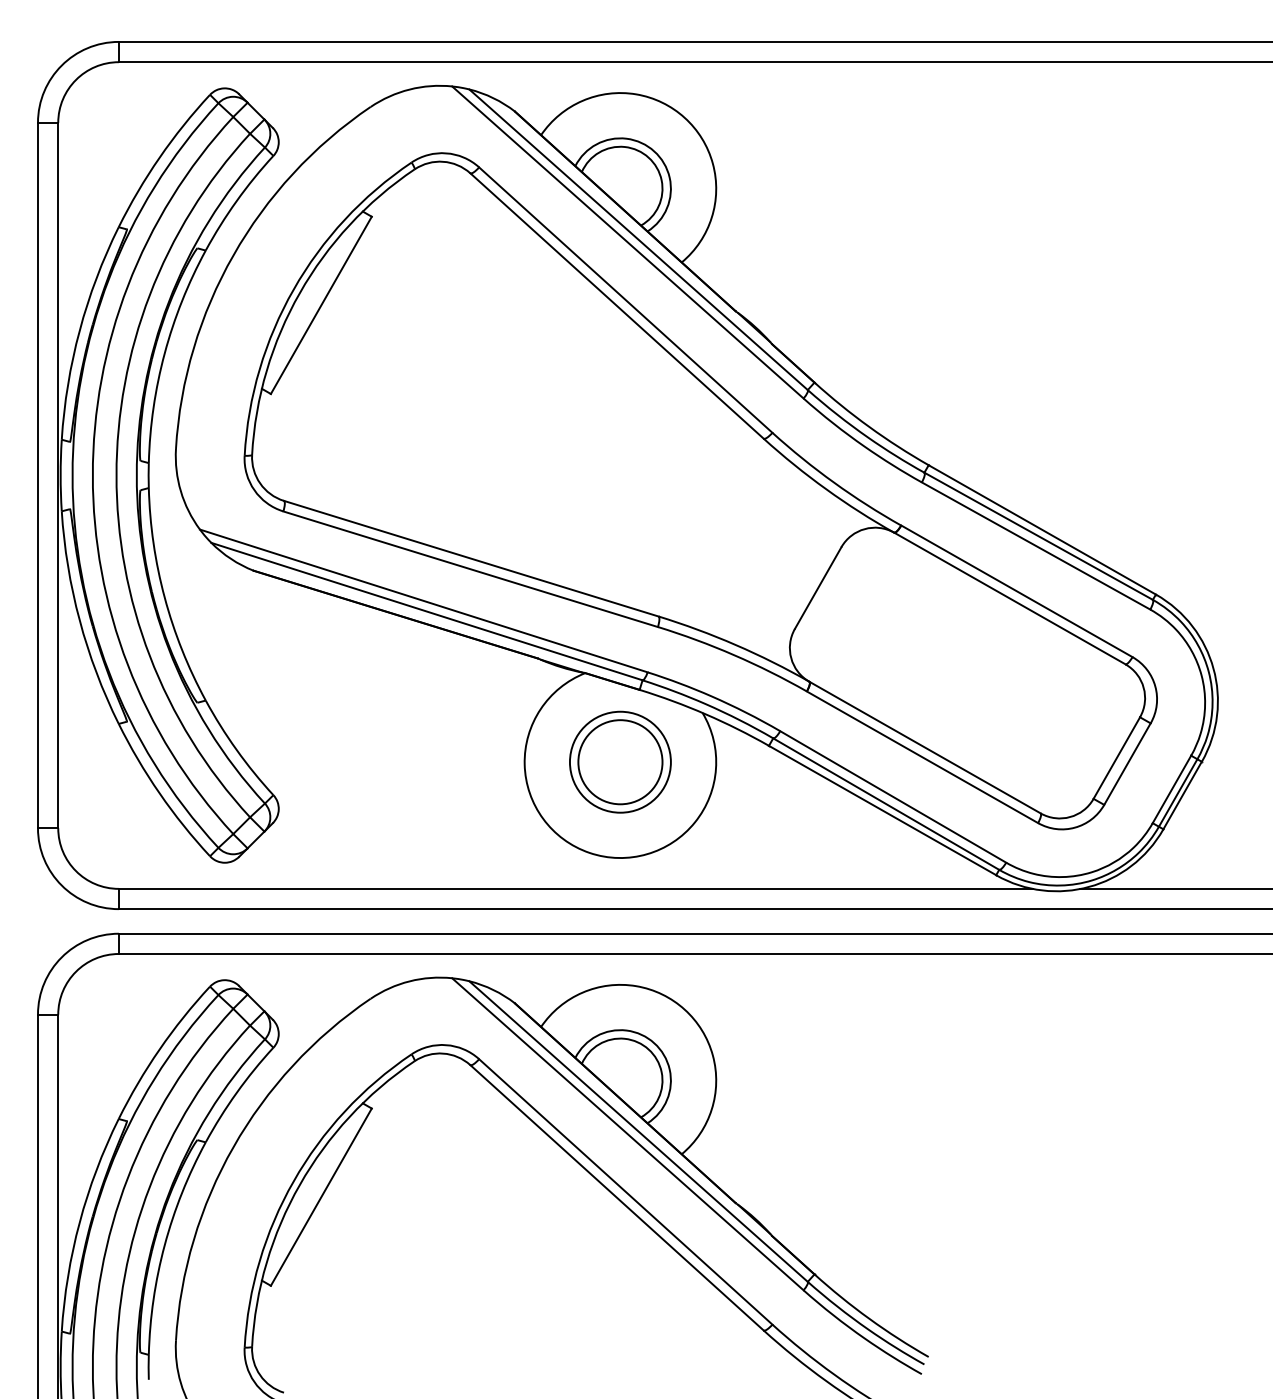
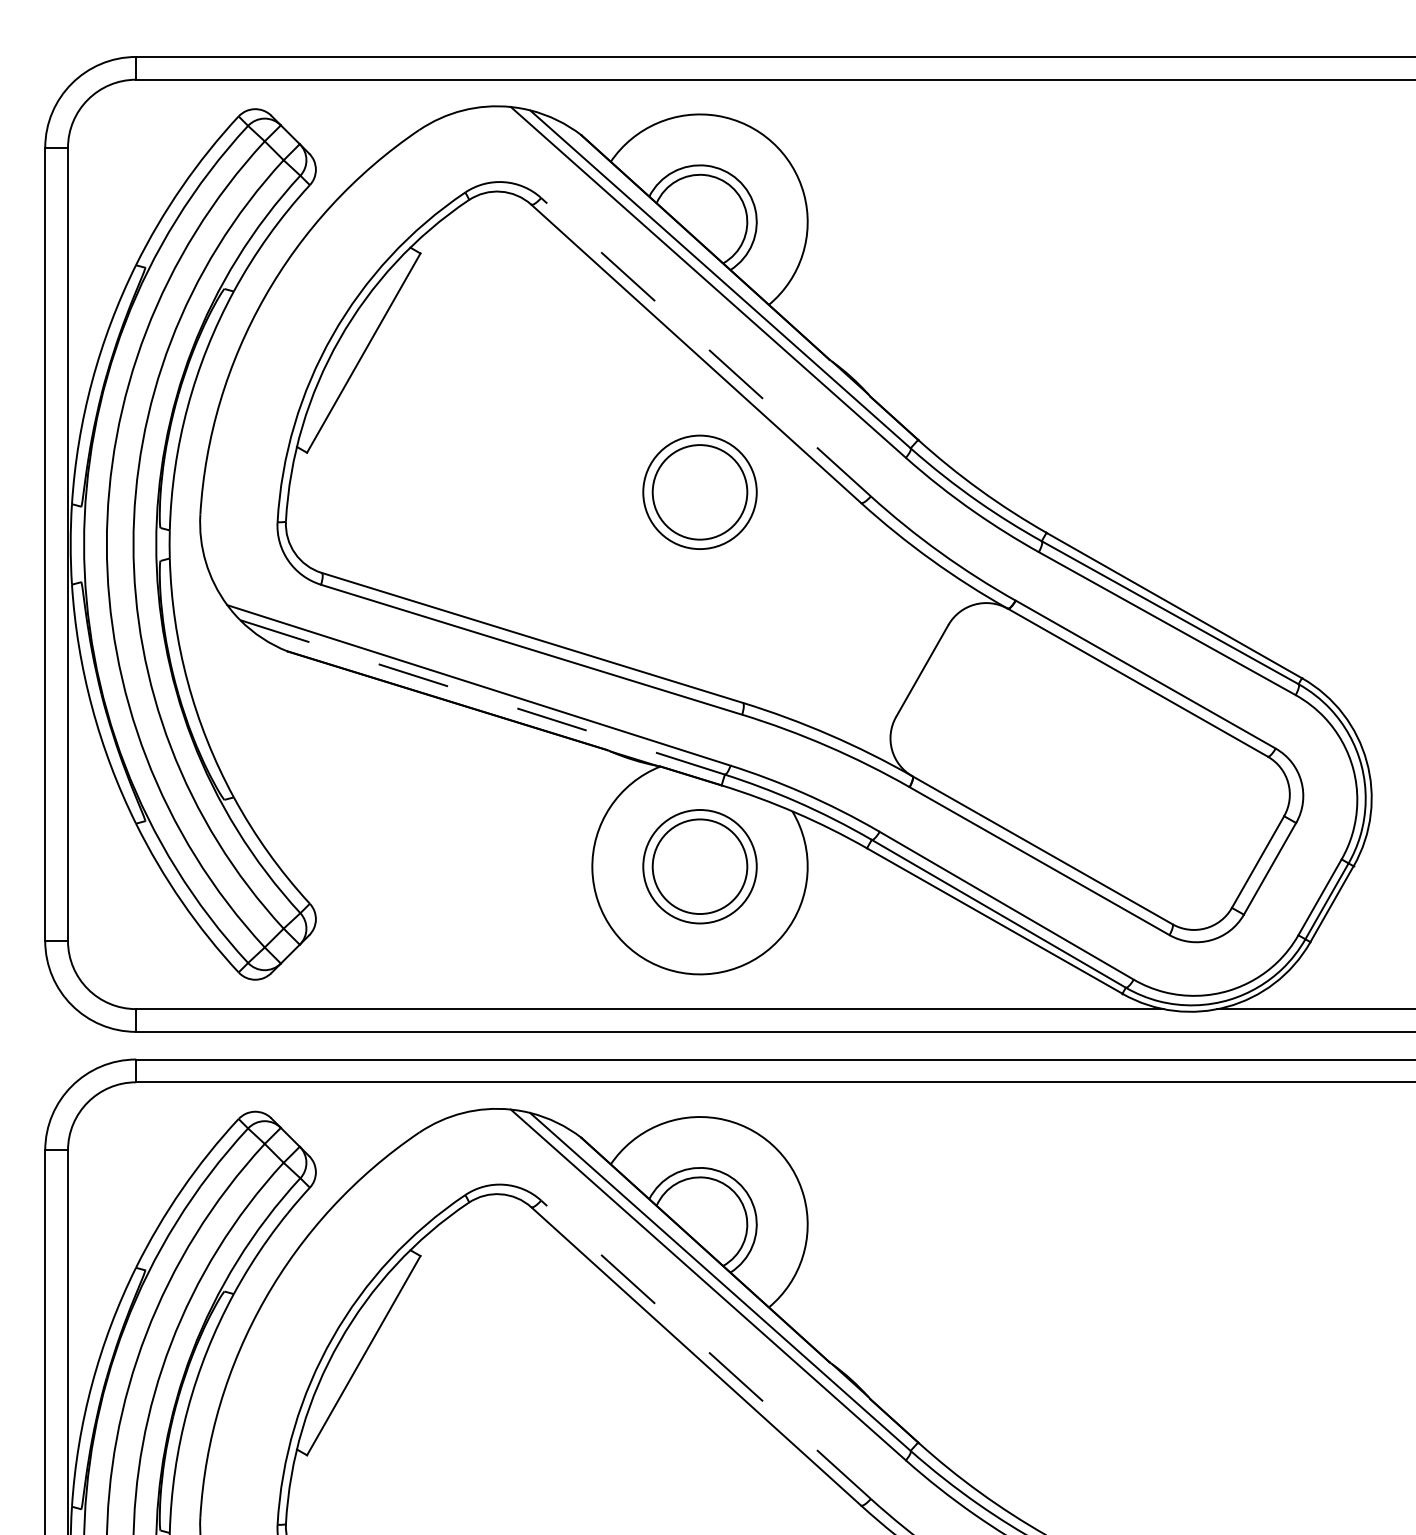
line: (625, 300) -> (705, 347), solid -> dashed
part: (620, 428) -> (700, 491), added
line: (427, 611) -> (483, 697), solid -> dashed
line: (625, 1191) -> (705, 1349), solid -> dashed

